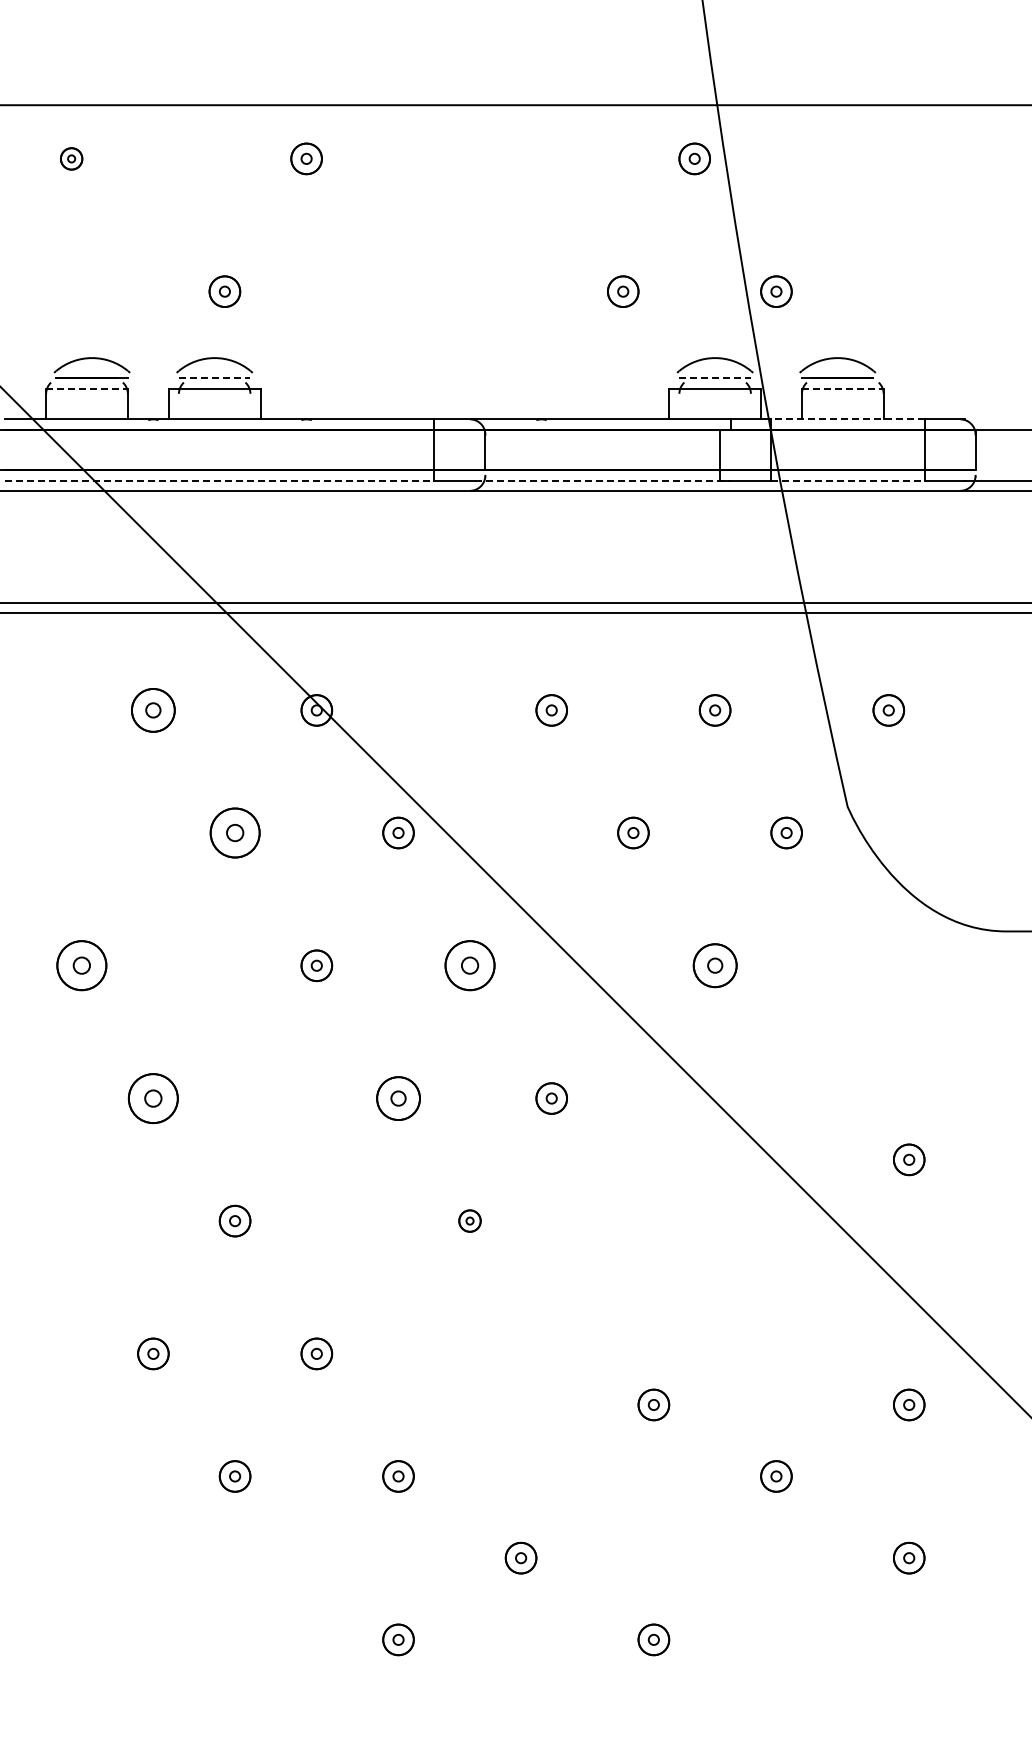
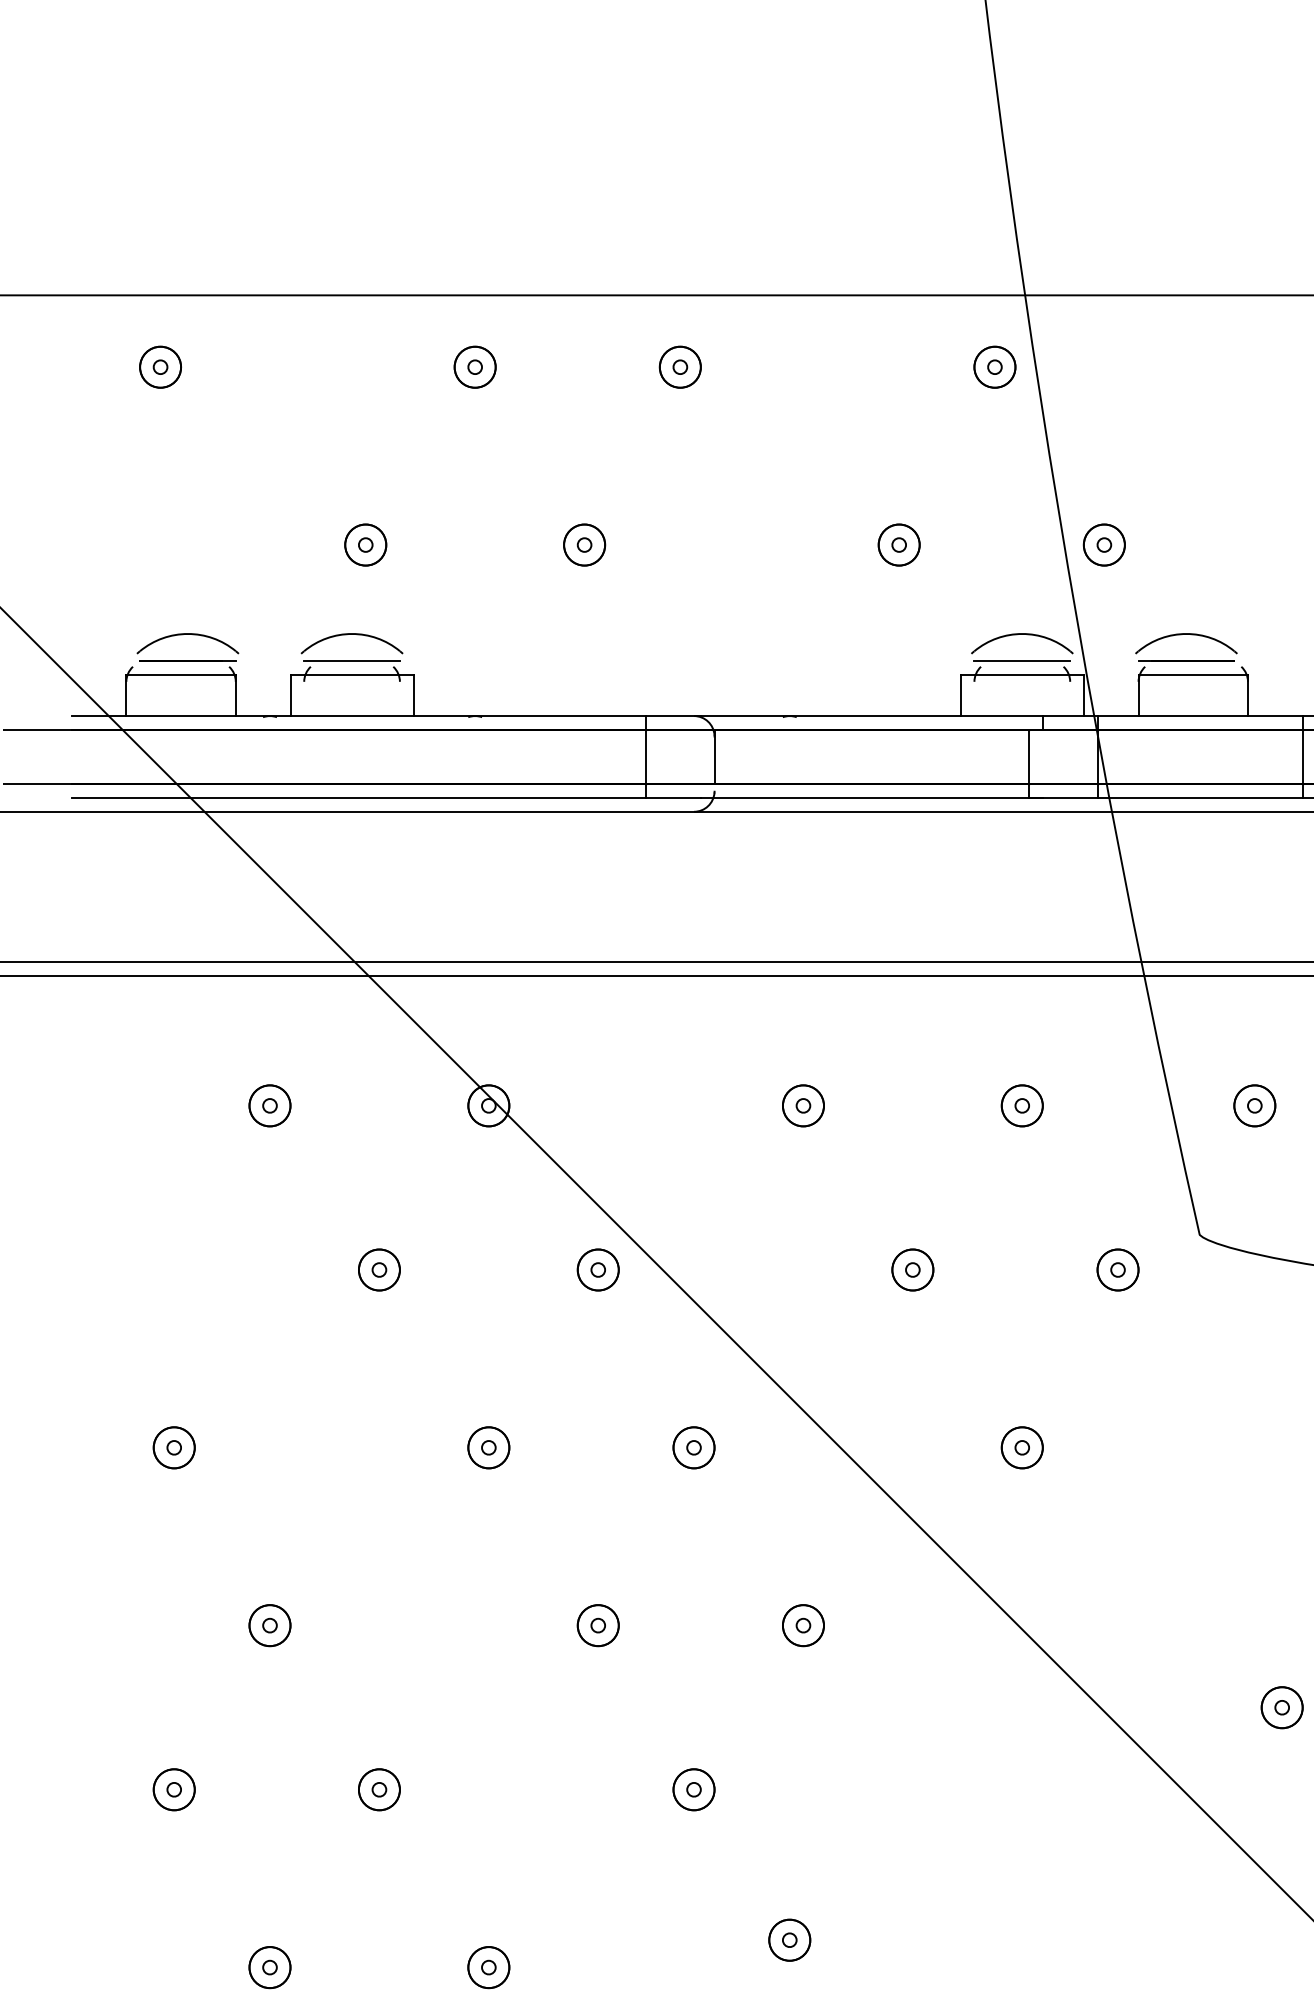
part: (71, 158) -> (160, 366), size x1.43
part: (459, 158) -> (679, 366), added
part: (388, 291) -> (584, 544), added
line: (214, 378) -> (351, 661), dashed -> solid
line: (715, 378) -> (1022, 661), dashed -> solid
line: (87, 388) -> (181, 674), dashed -> solid
line: (842, 388) -> (1192, 674), dashed -> solid
line: (847, 419) -> (1199, 716), dashed -> solid
line: (220, 480) -> (359, 797), dashed -> solid
line: (602, 480) -> (871, 797), dashed -> solid
line: (847, 480) -> (1199, 797), dashed -> solid
part: (153, 710) -> (270, 1105), size x0.71
part: (234, 832) -> (378, 1269), size x0.62
part: (81, 965) -> (173, 1447), size x0.62
part: (469, 965) -> (693, 1447), size x0.62
part: (714, 965) -> (1021, 1447), size x0.71
part: (153, 1098) -> (270, 1625), size x0.62
part: (398, 1098) -> (598, 1625), size x0.71
part: (81, 1220) -> (173, 1788), added
part: (469, 1220) -> (693, 1788), size x1.43
part: (541, 1333) -> (789, 1940), added

